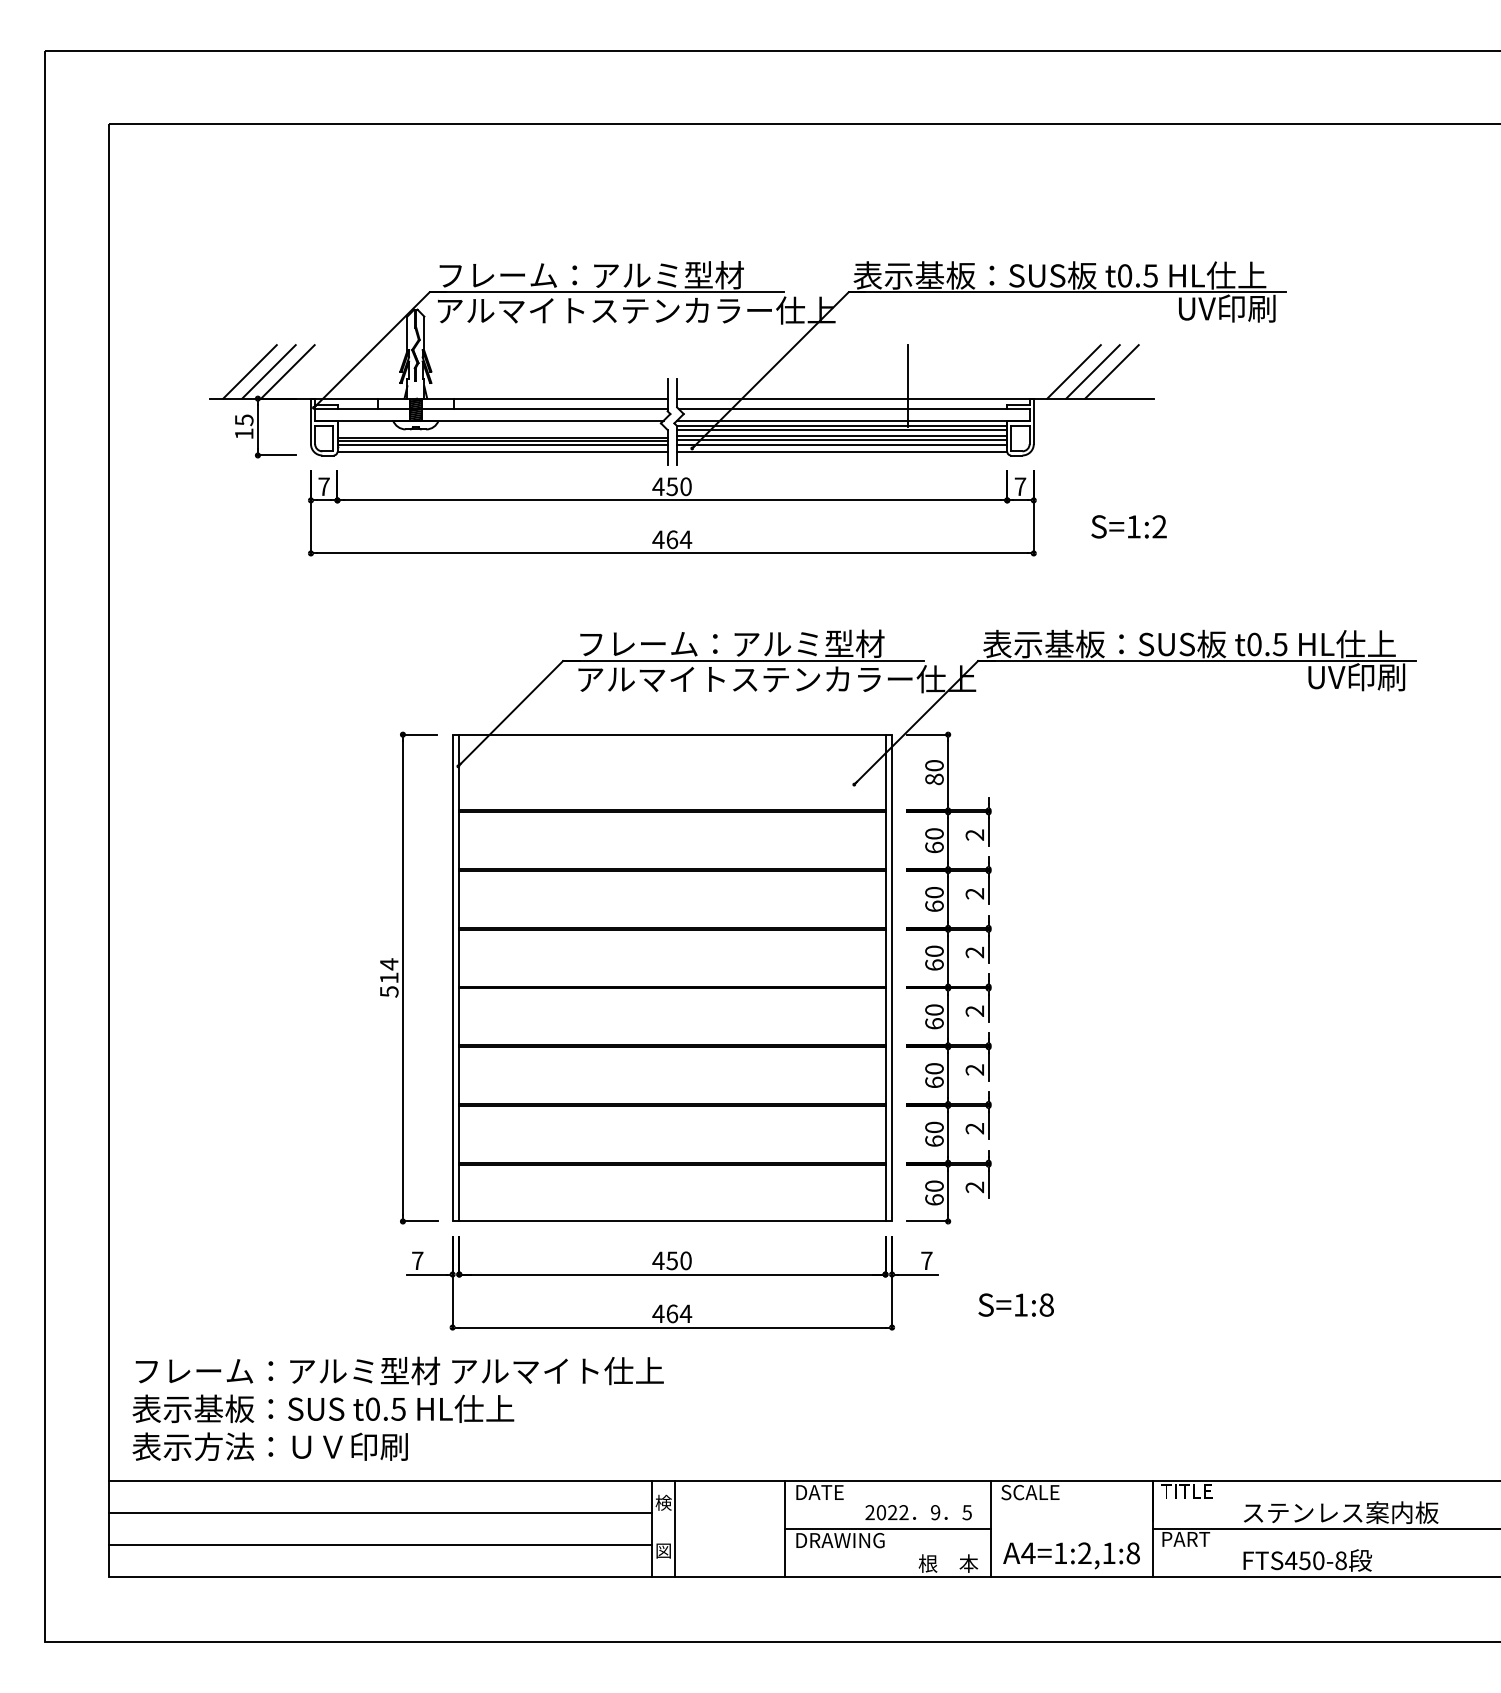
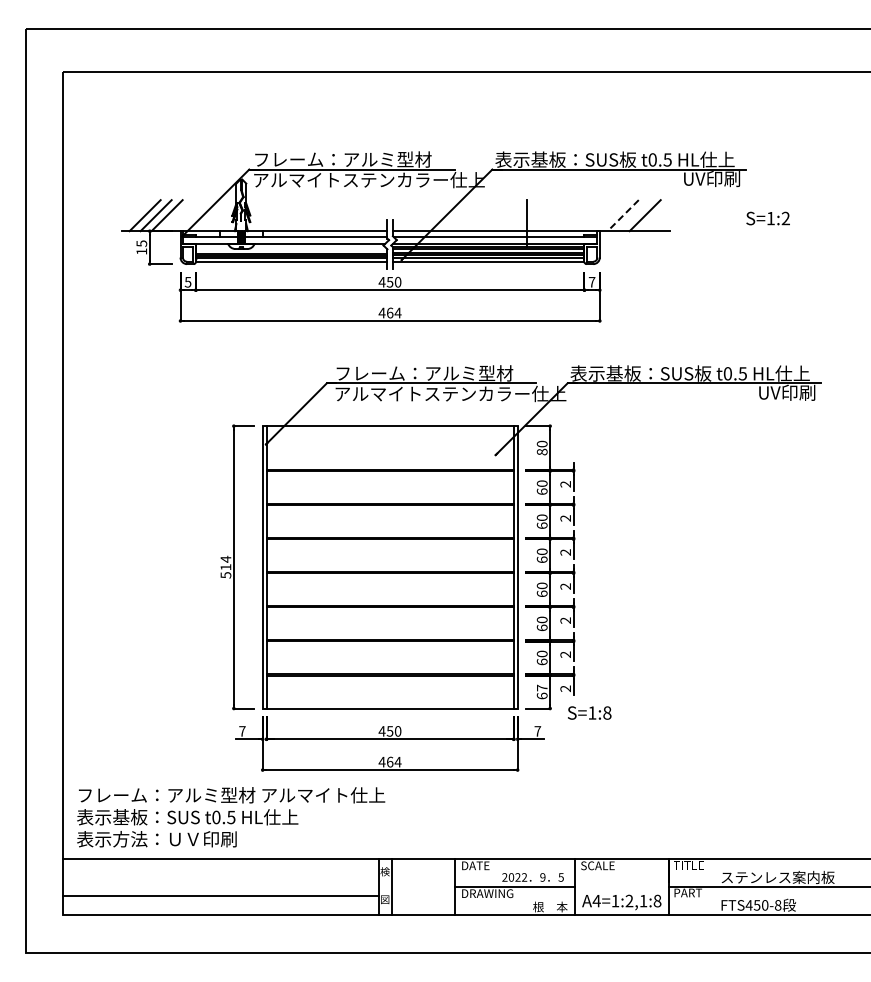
line: (1074, 371) -> (623, 215), solid -> dashed
line: (1091, 371) -> (633, 215), removed
text: (323, 487) -> (187, 282), 7 -> 5
text: (1127, 526) -> (767, 218), moved
text: (933, 1185) -> (541, 687), 60 -> 67
text: (1015, 1304) -> (589, 712), moved
line: (379, 1512) -> (220, 877), removed

